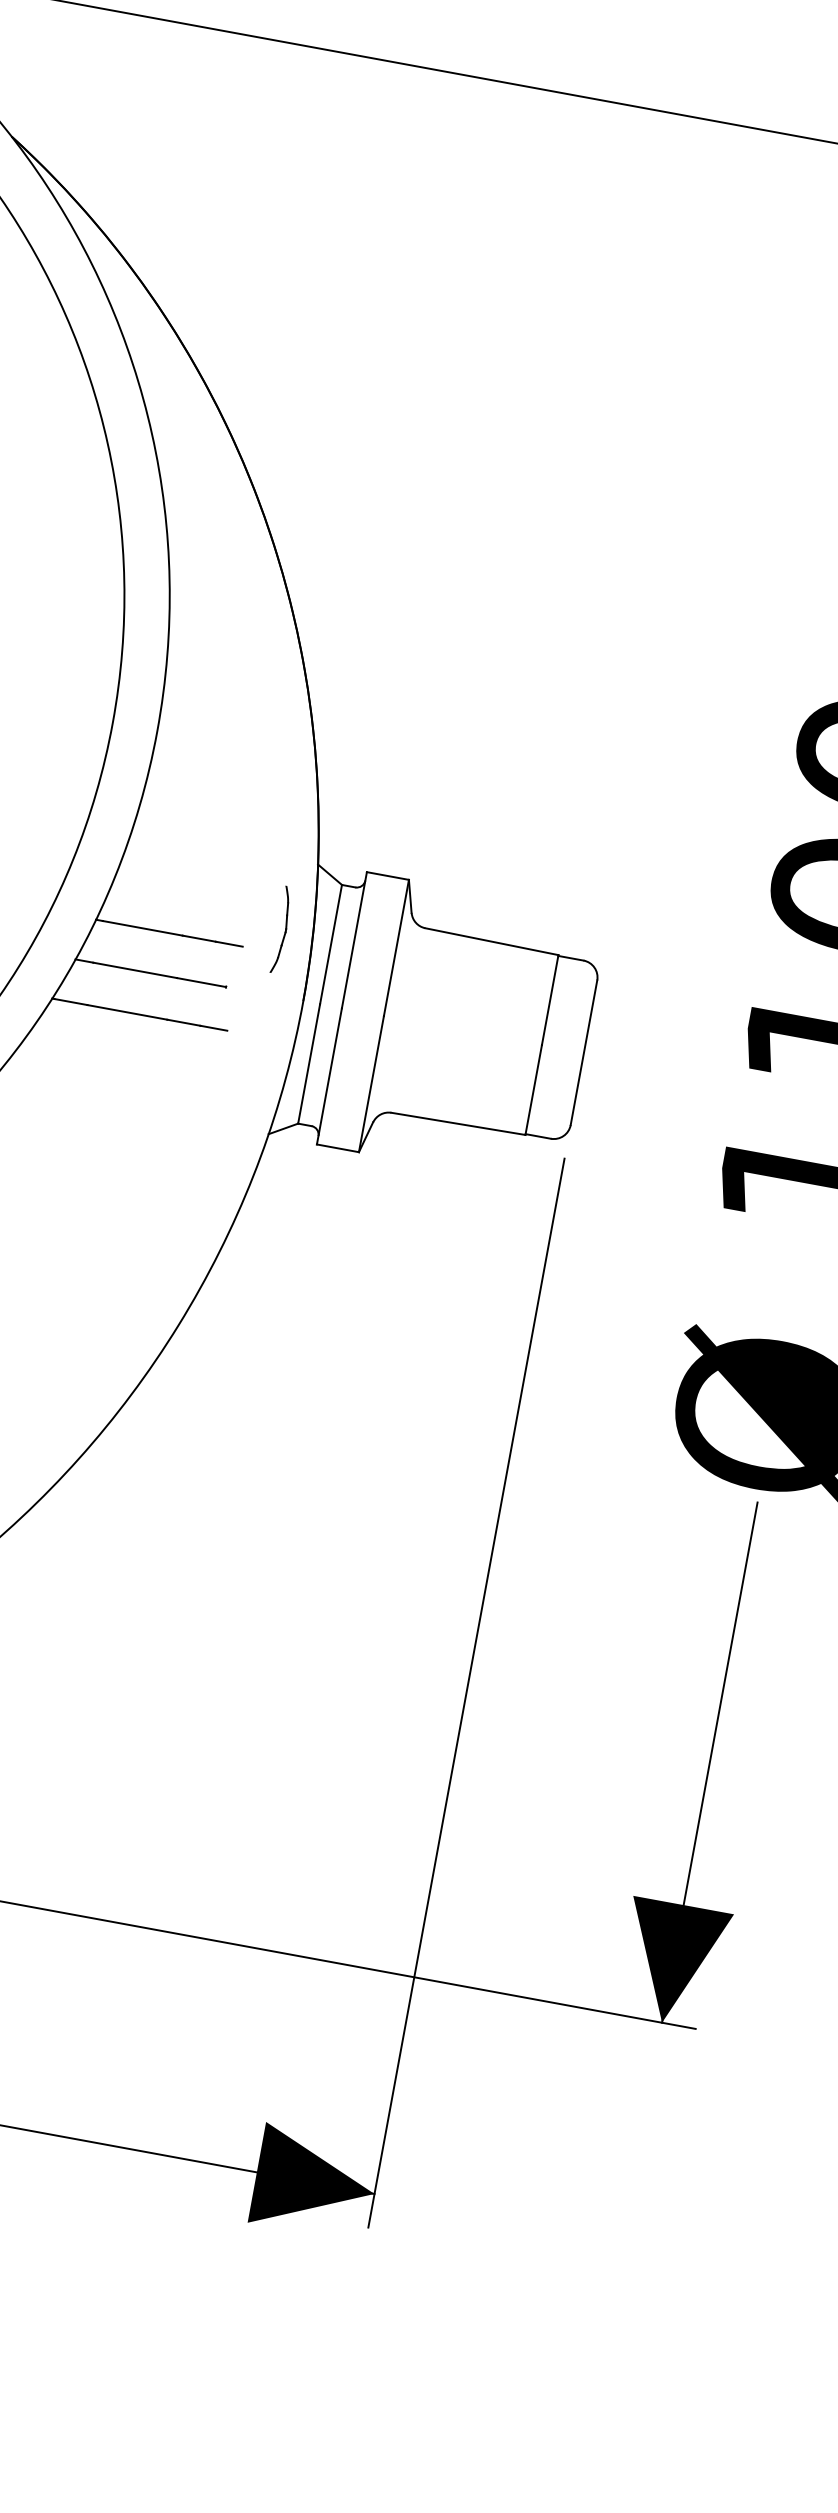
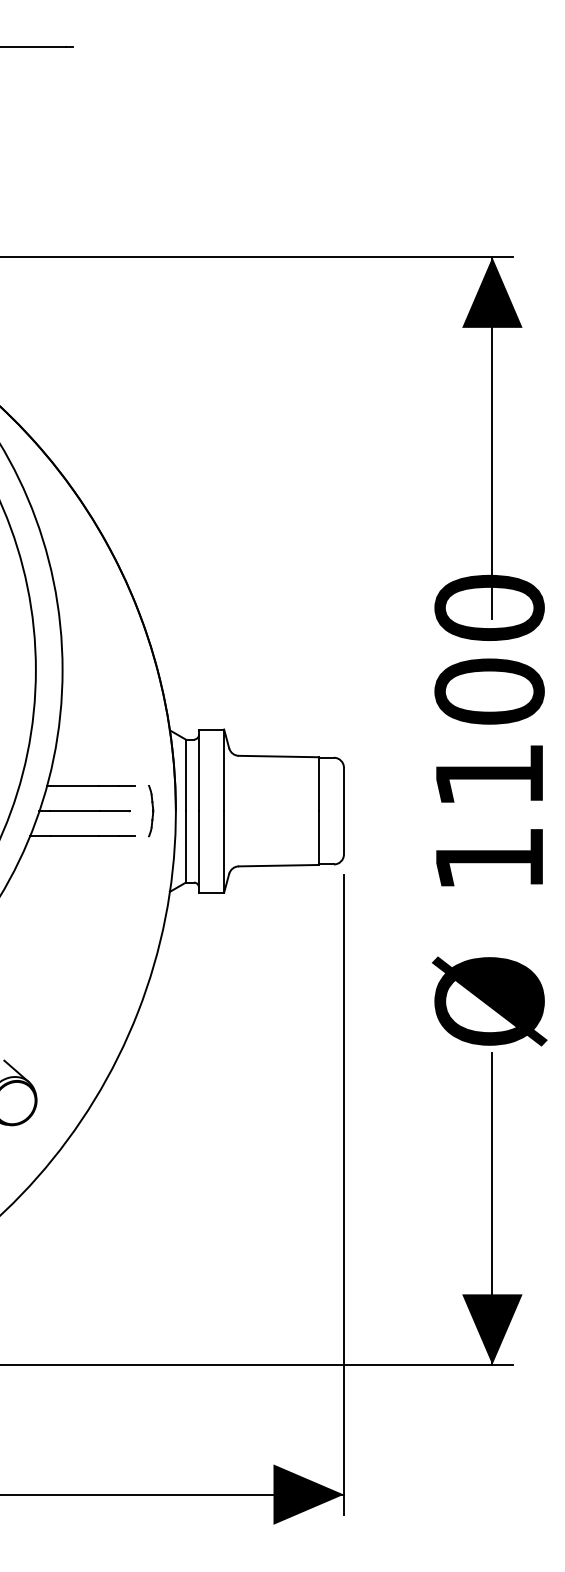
part: (282, 930) -> (151, 811), moved

